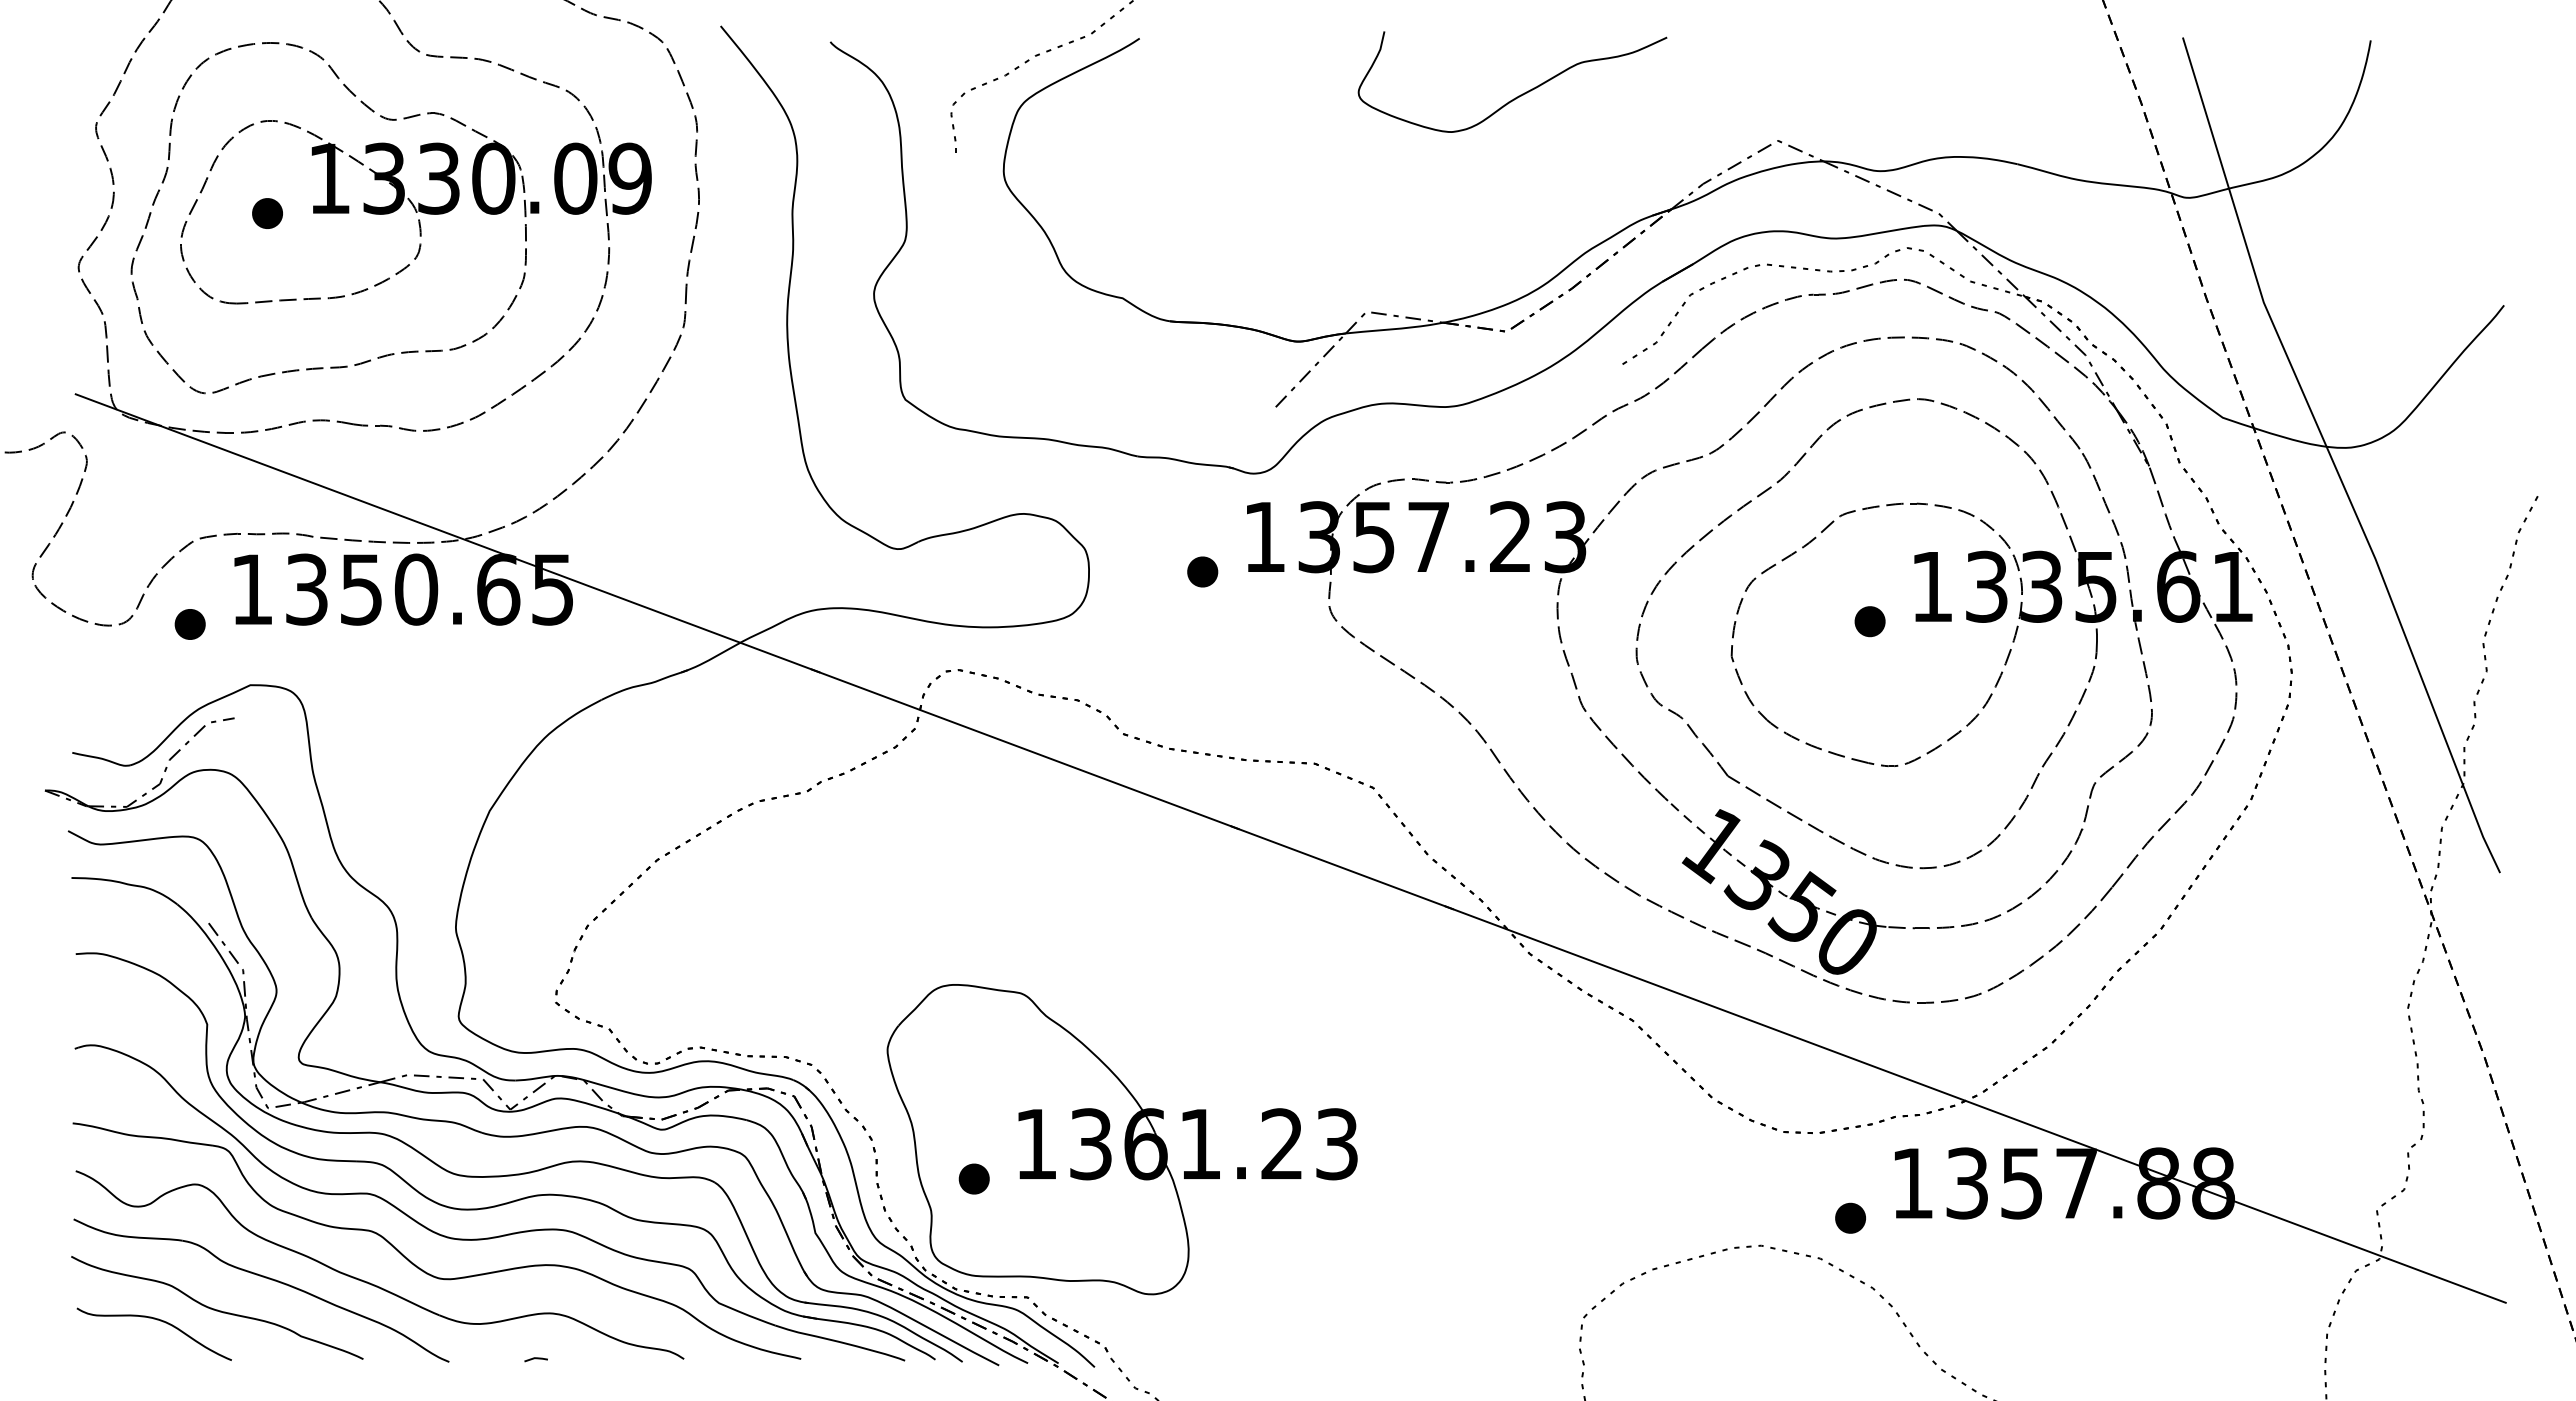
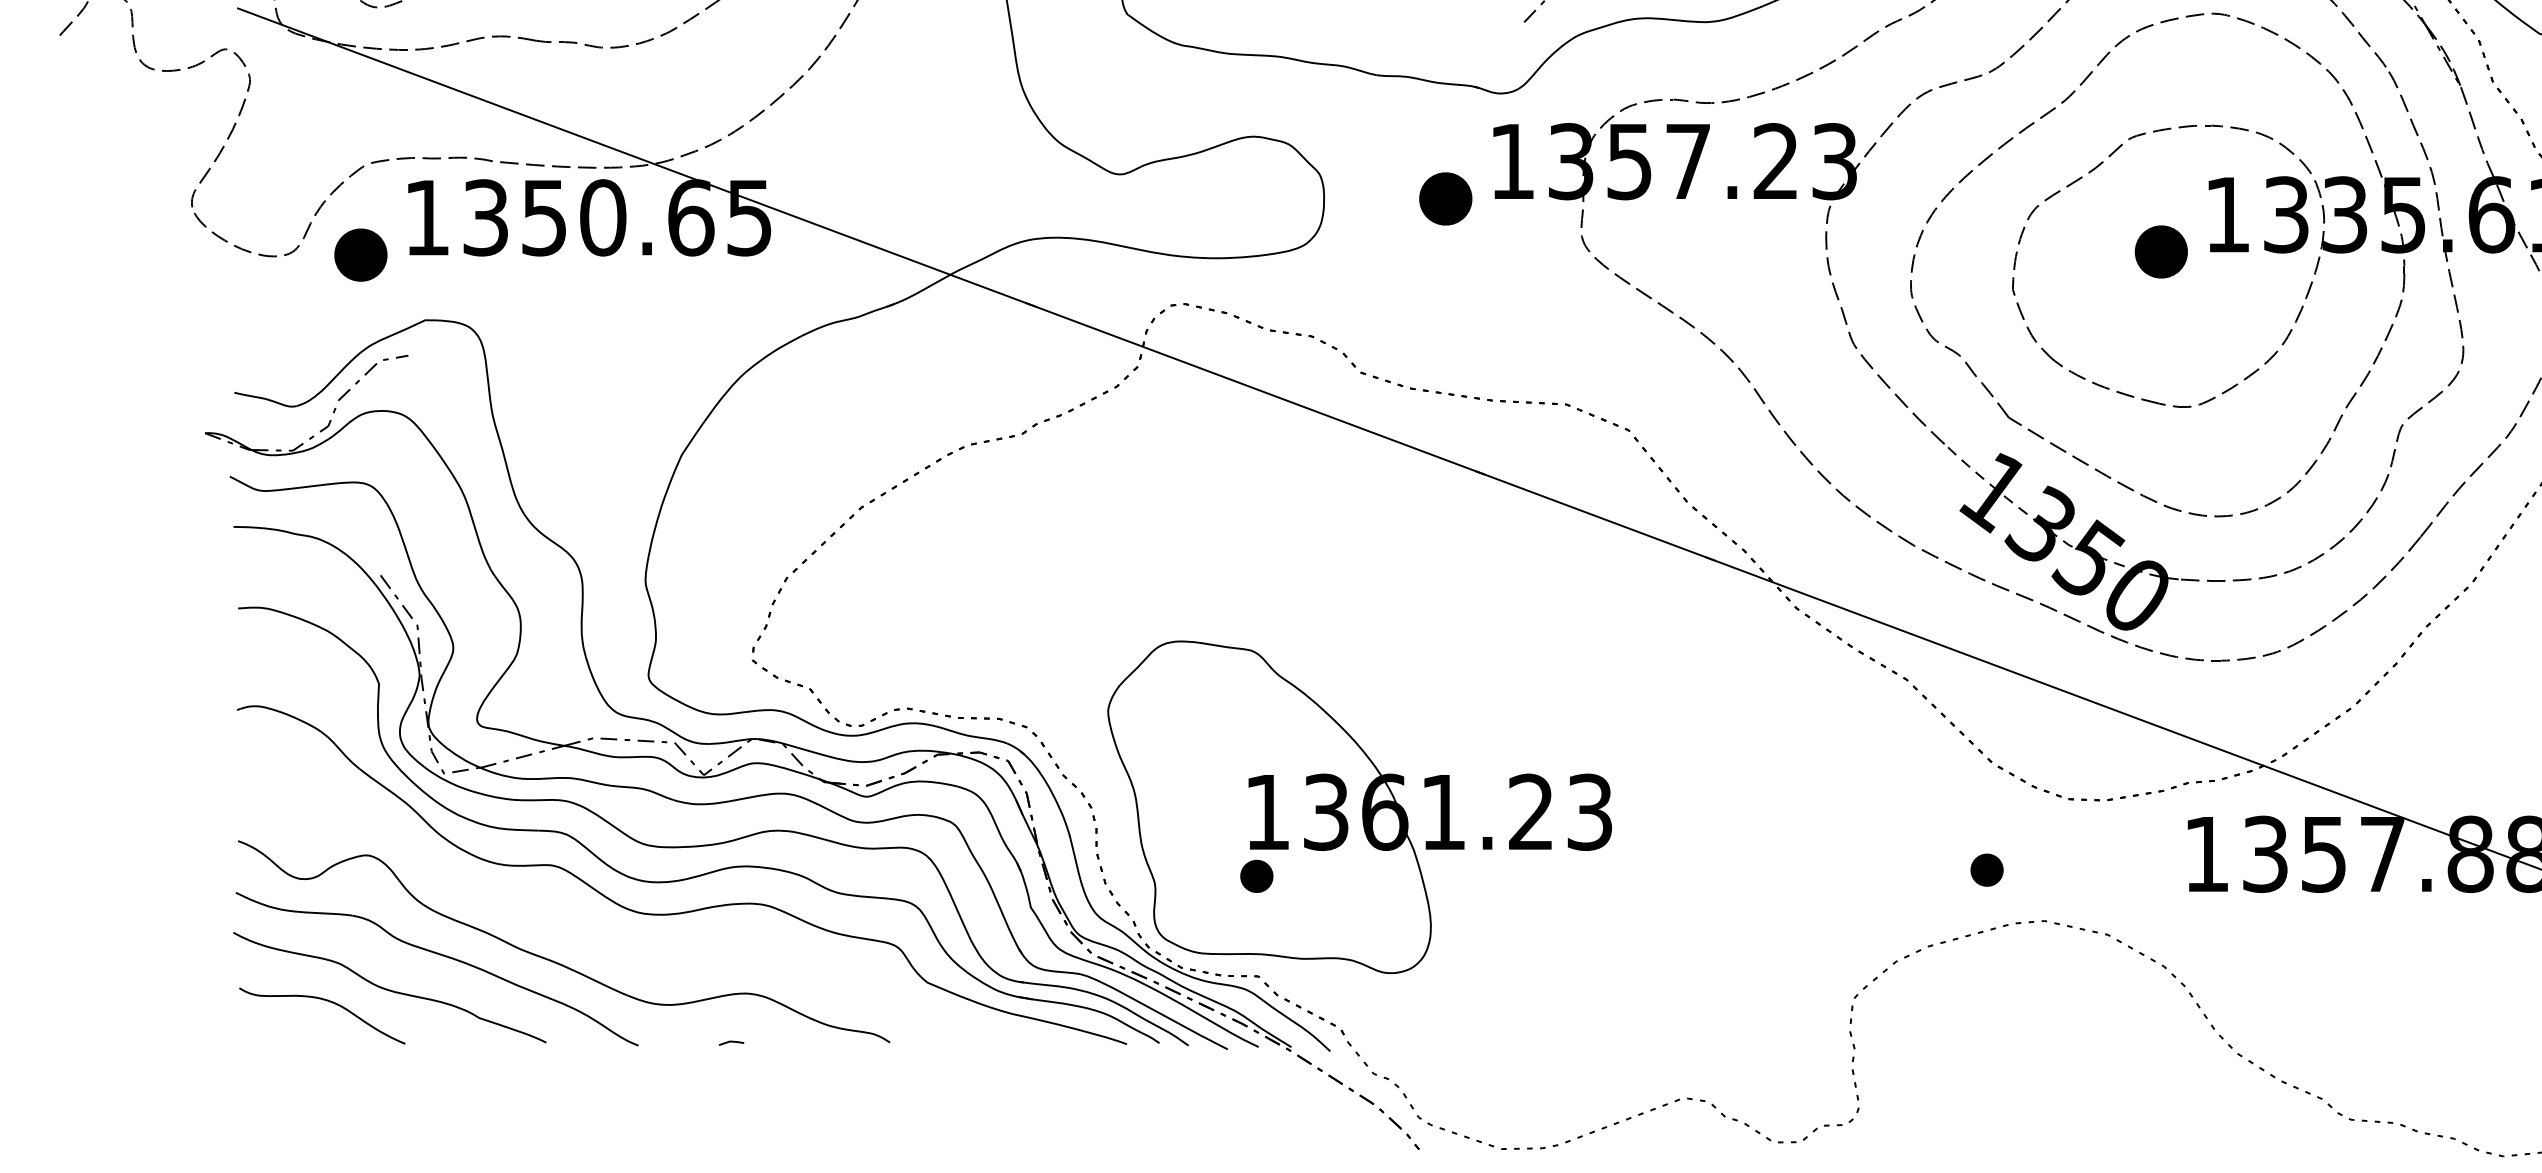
part: (1202, 571) -> (1445, 198), size x1.6
part: (1869, 621) -> (2160, 252), size x1.6
part: (189, 624) -> (359, 255), size x1.6
part: (973, 1178) -> (1256, 875), moved
part: (1850, 1217) -> (1986, 869), moved
part: (418, 1266) -> (605, 943), removed

